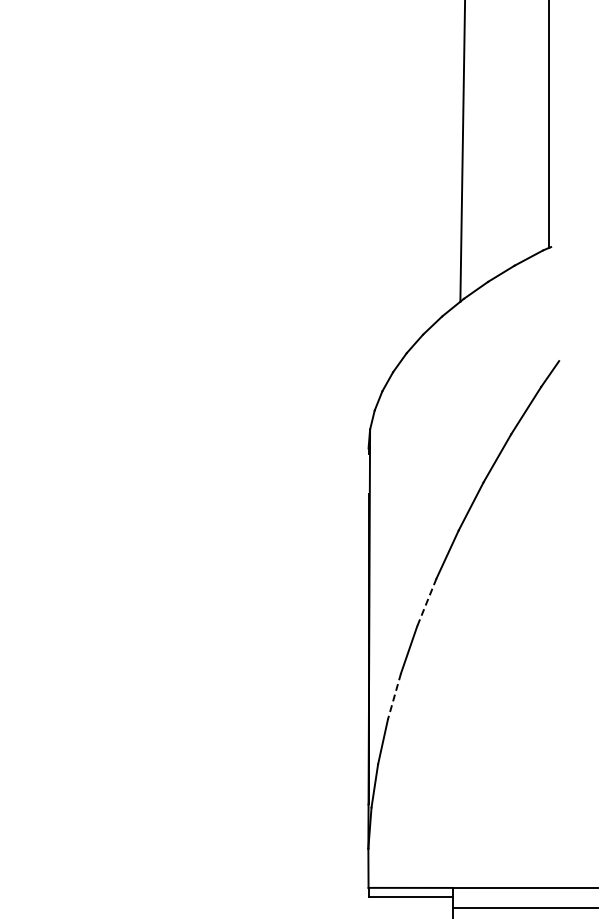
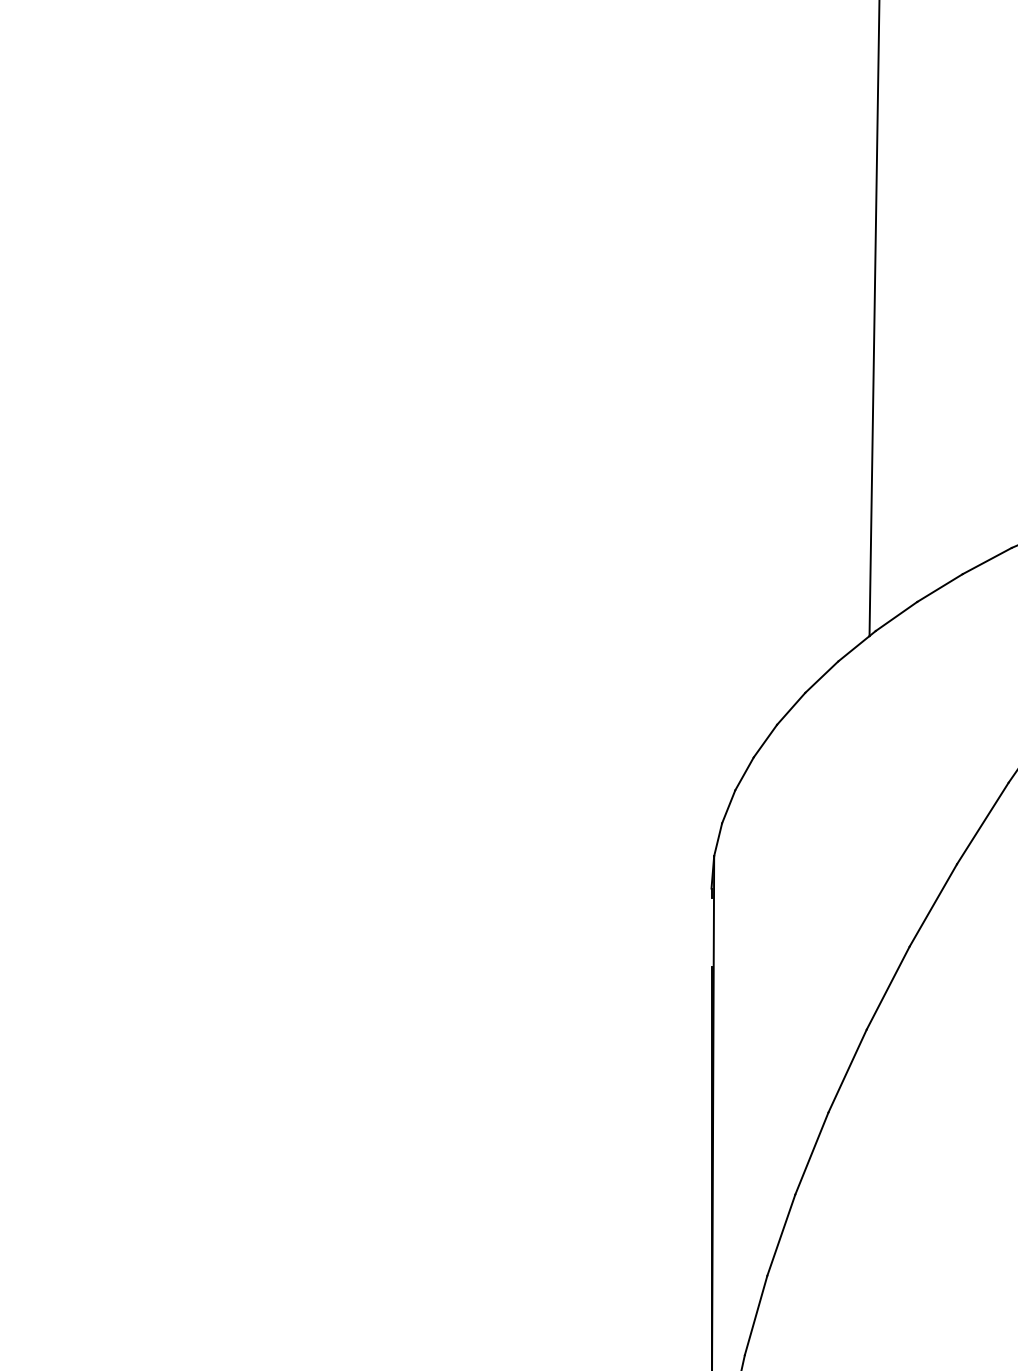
line: (426, 602) -> (811, 1153), dashed -> solid
line: (394, 696) -> (756, 1315), dashed -> solid

